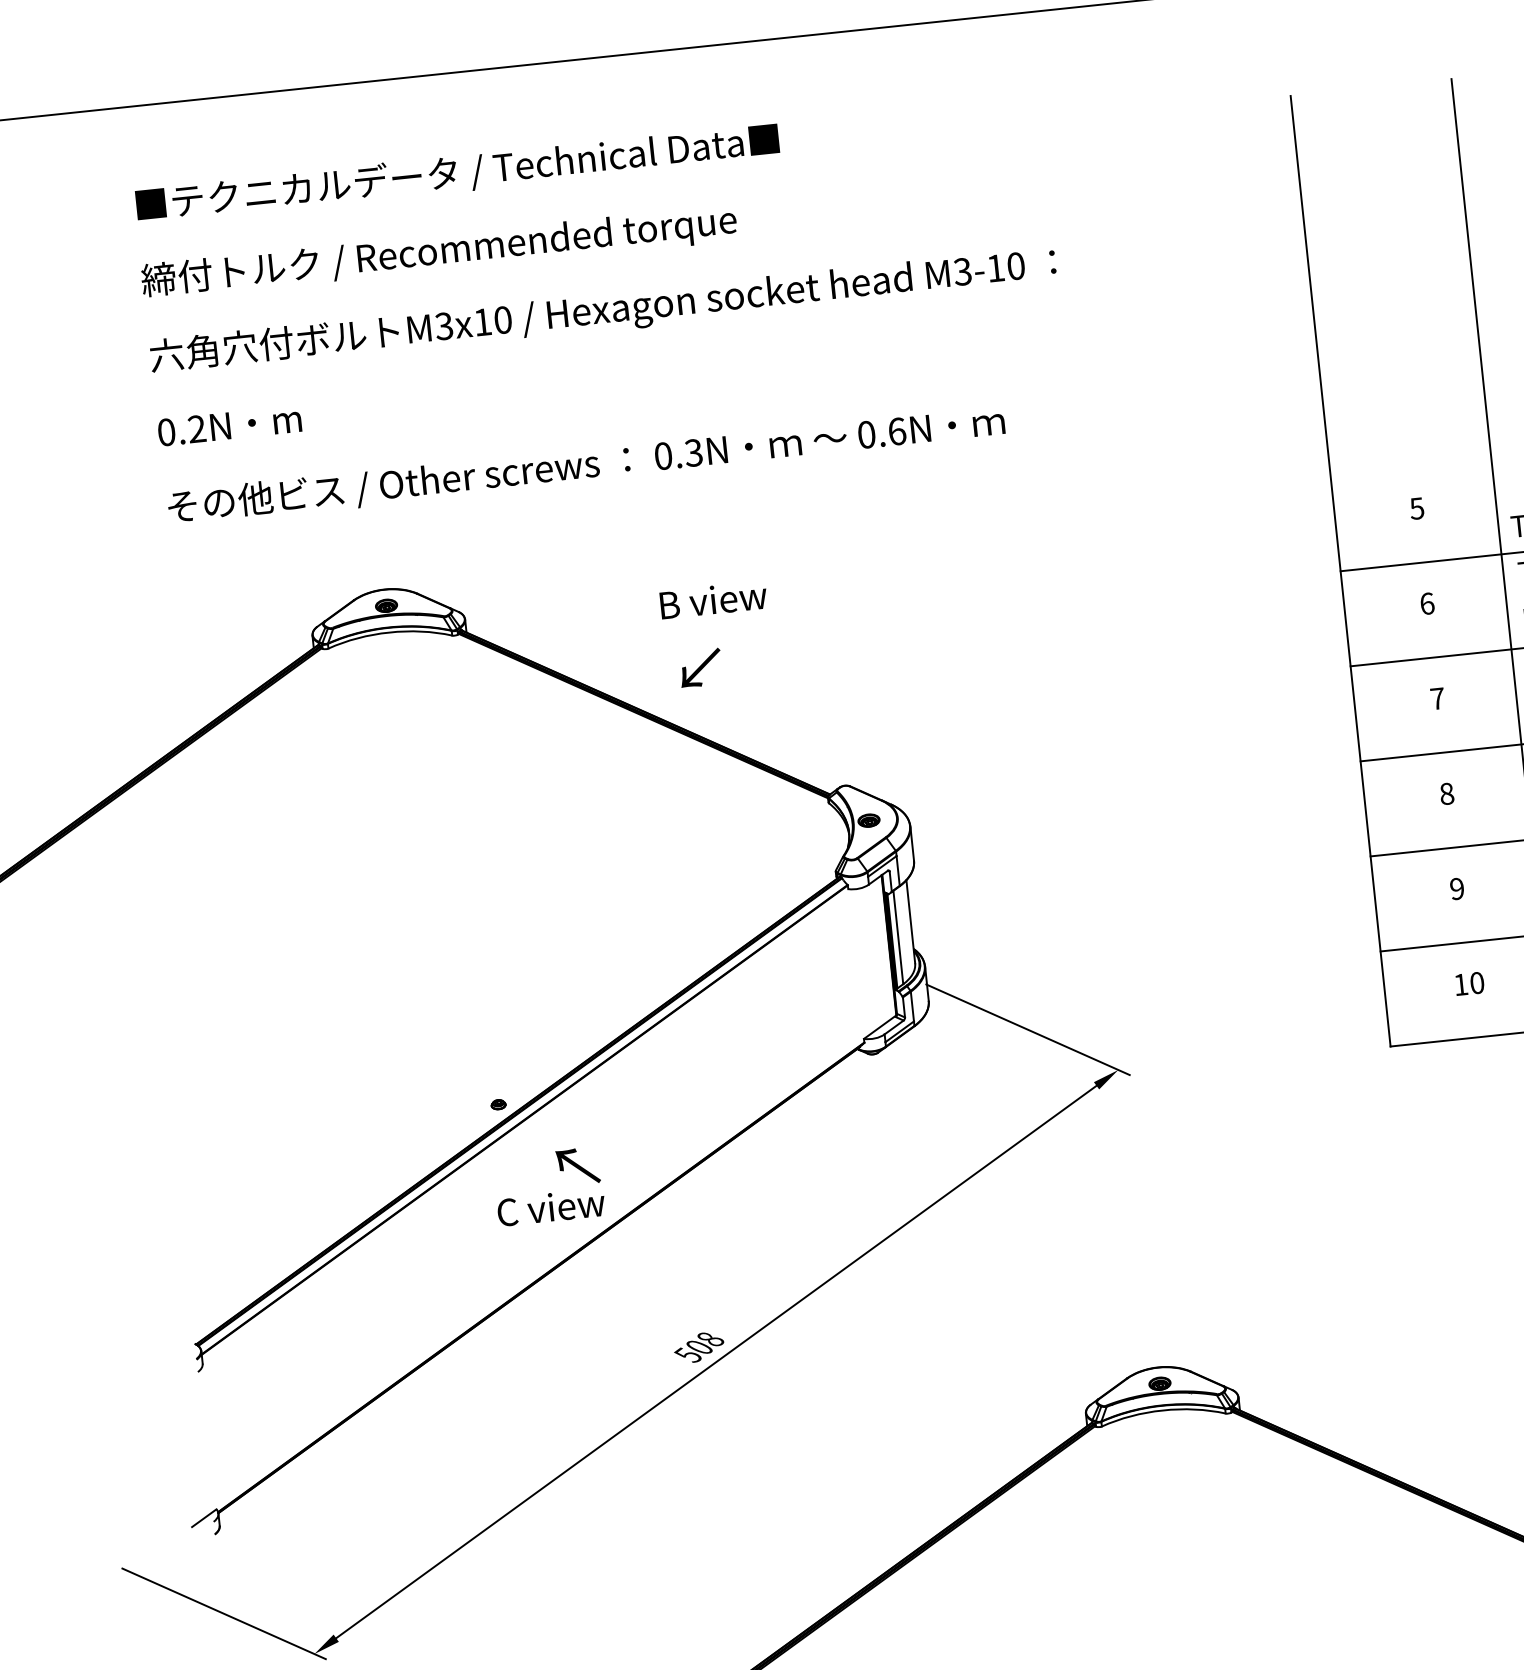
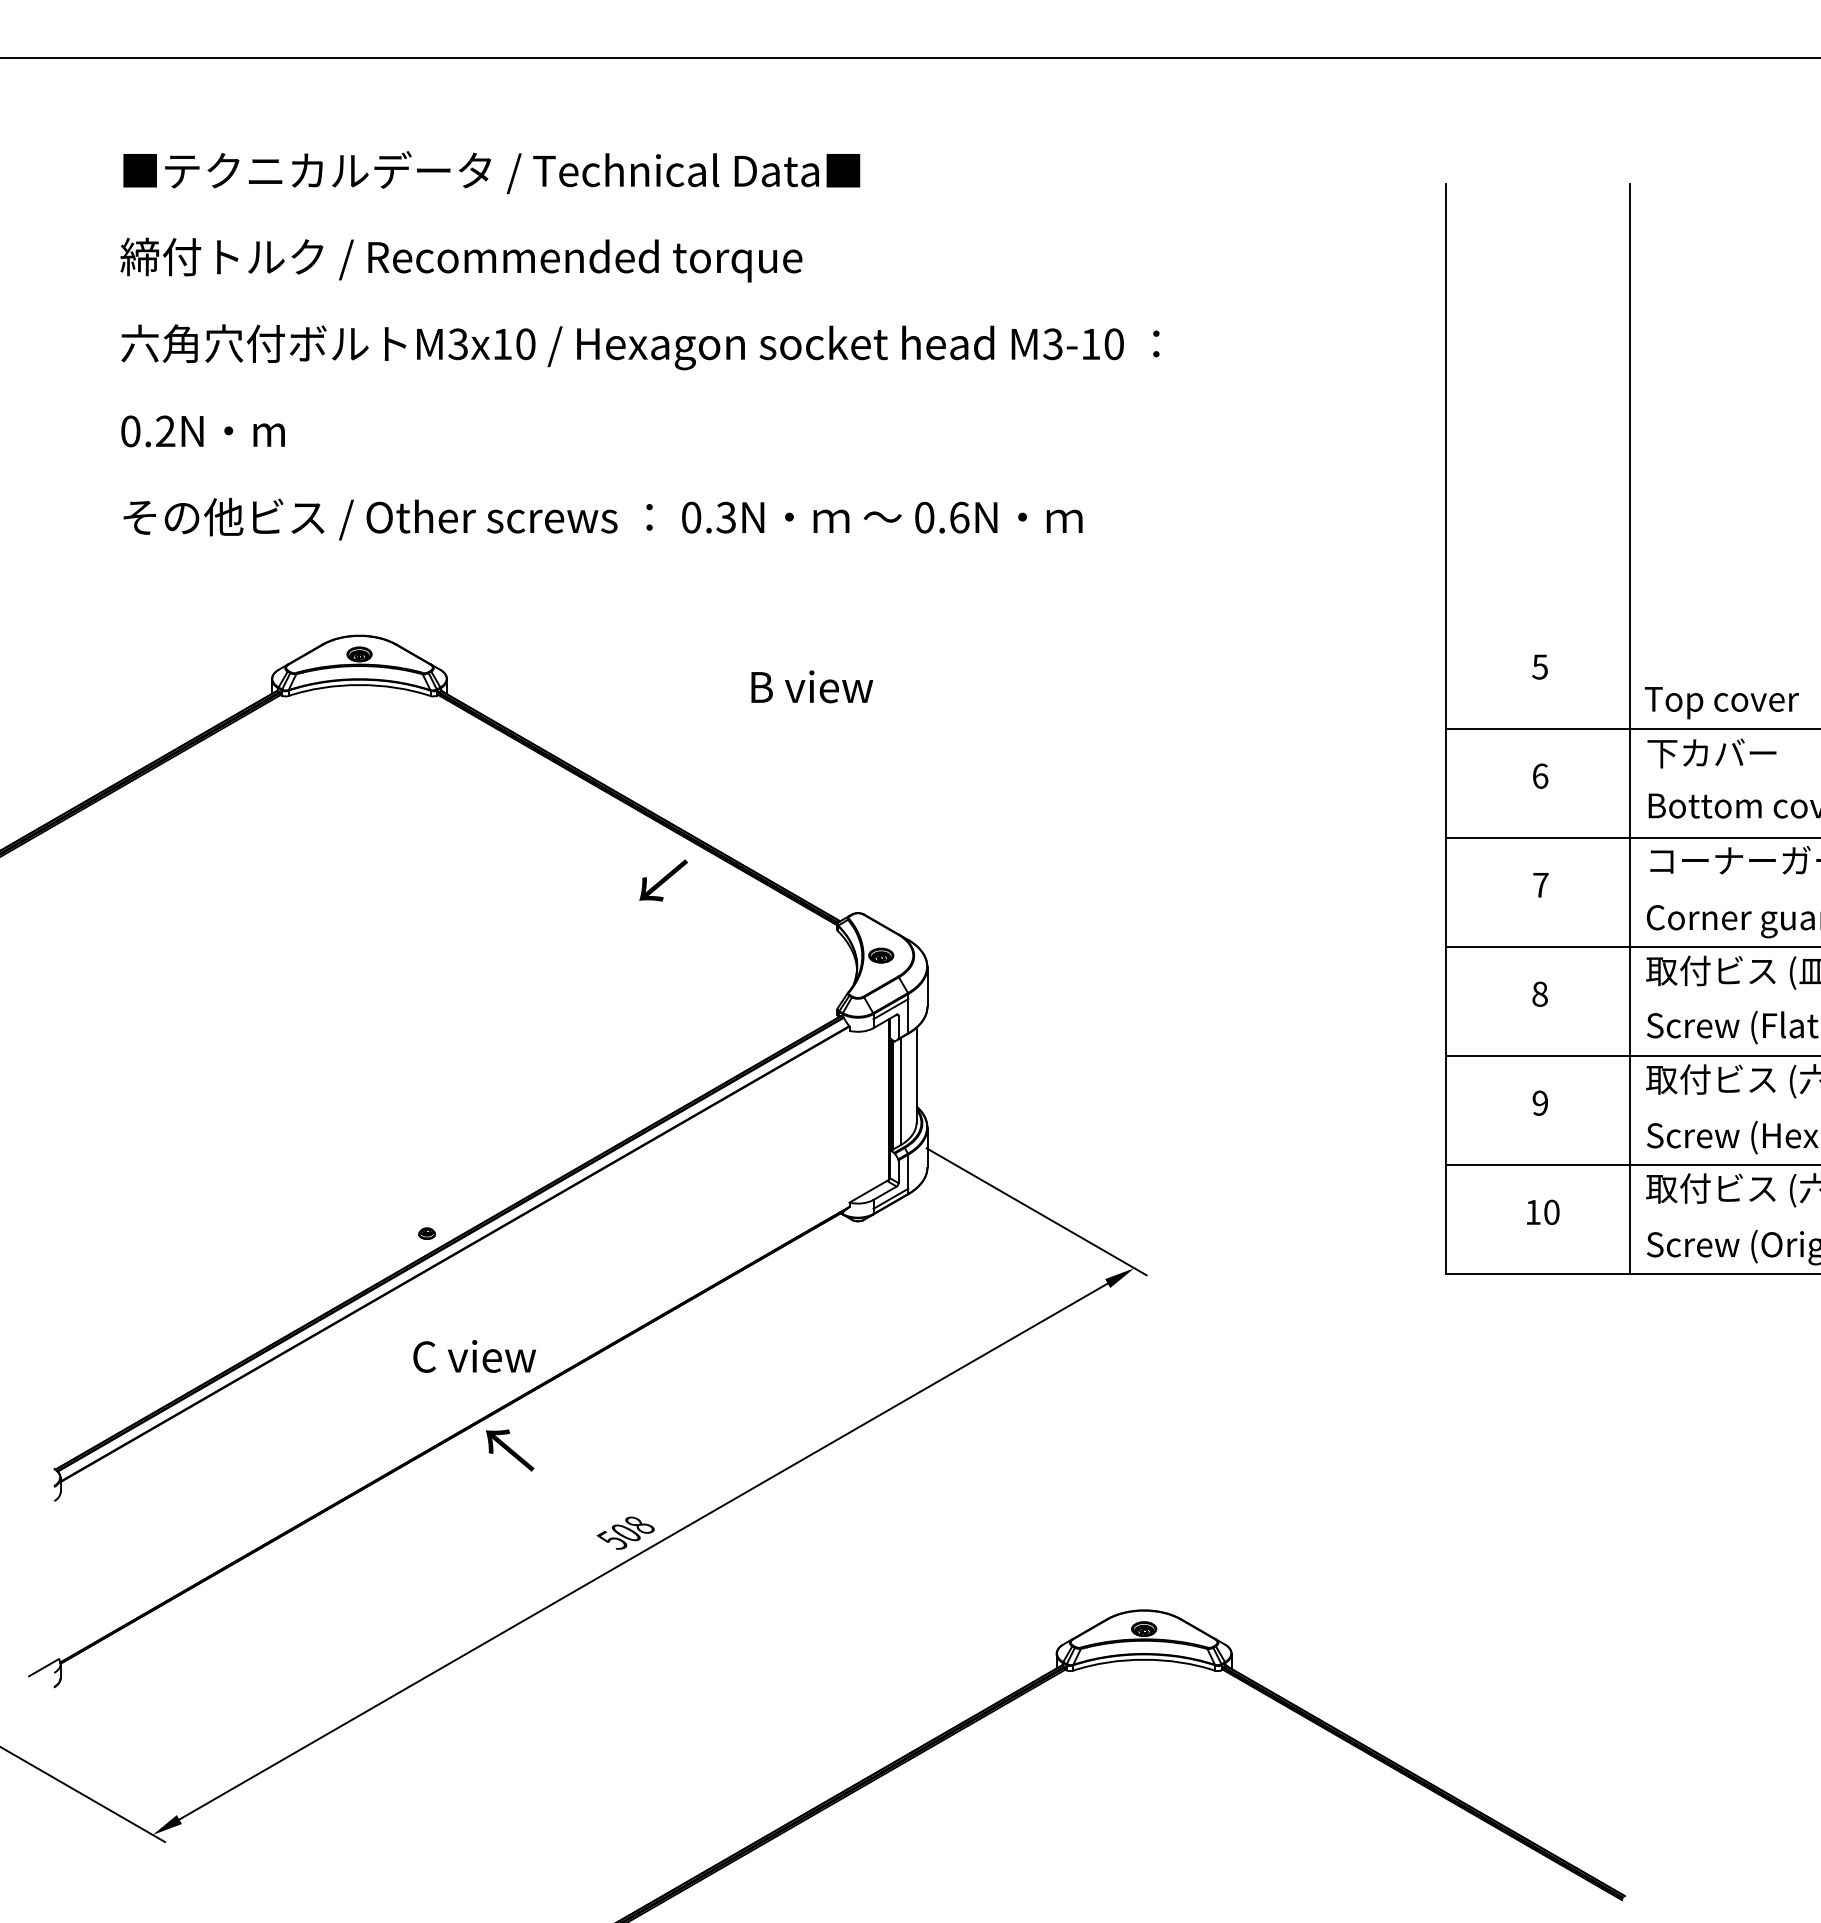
text: (713, 599) -> (812, 686), moved
text: (700, 668) -> (663, 880), moved
text: (577, 1166) -> (509, 1450), moved

